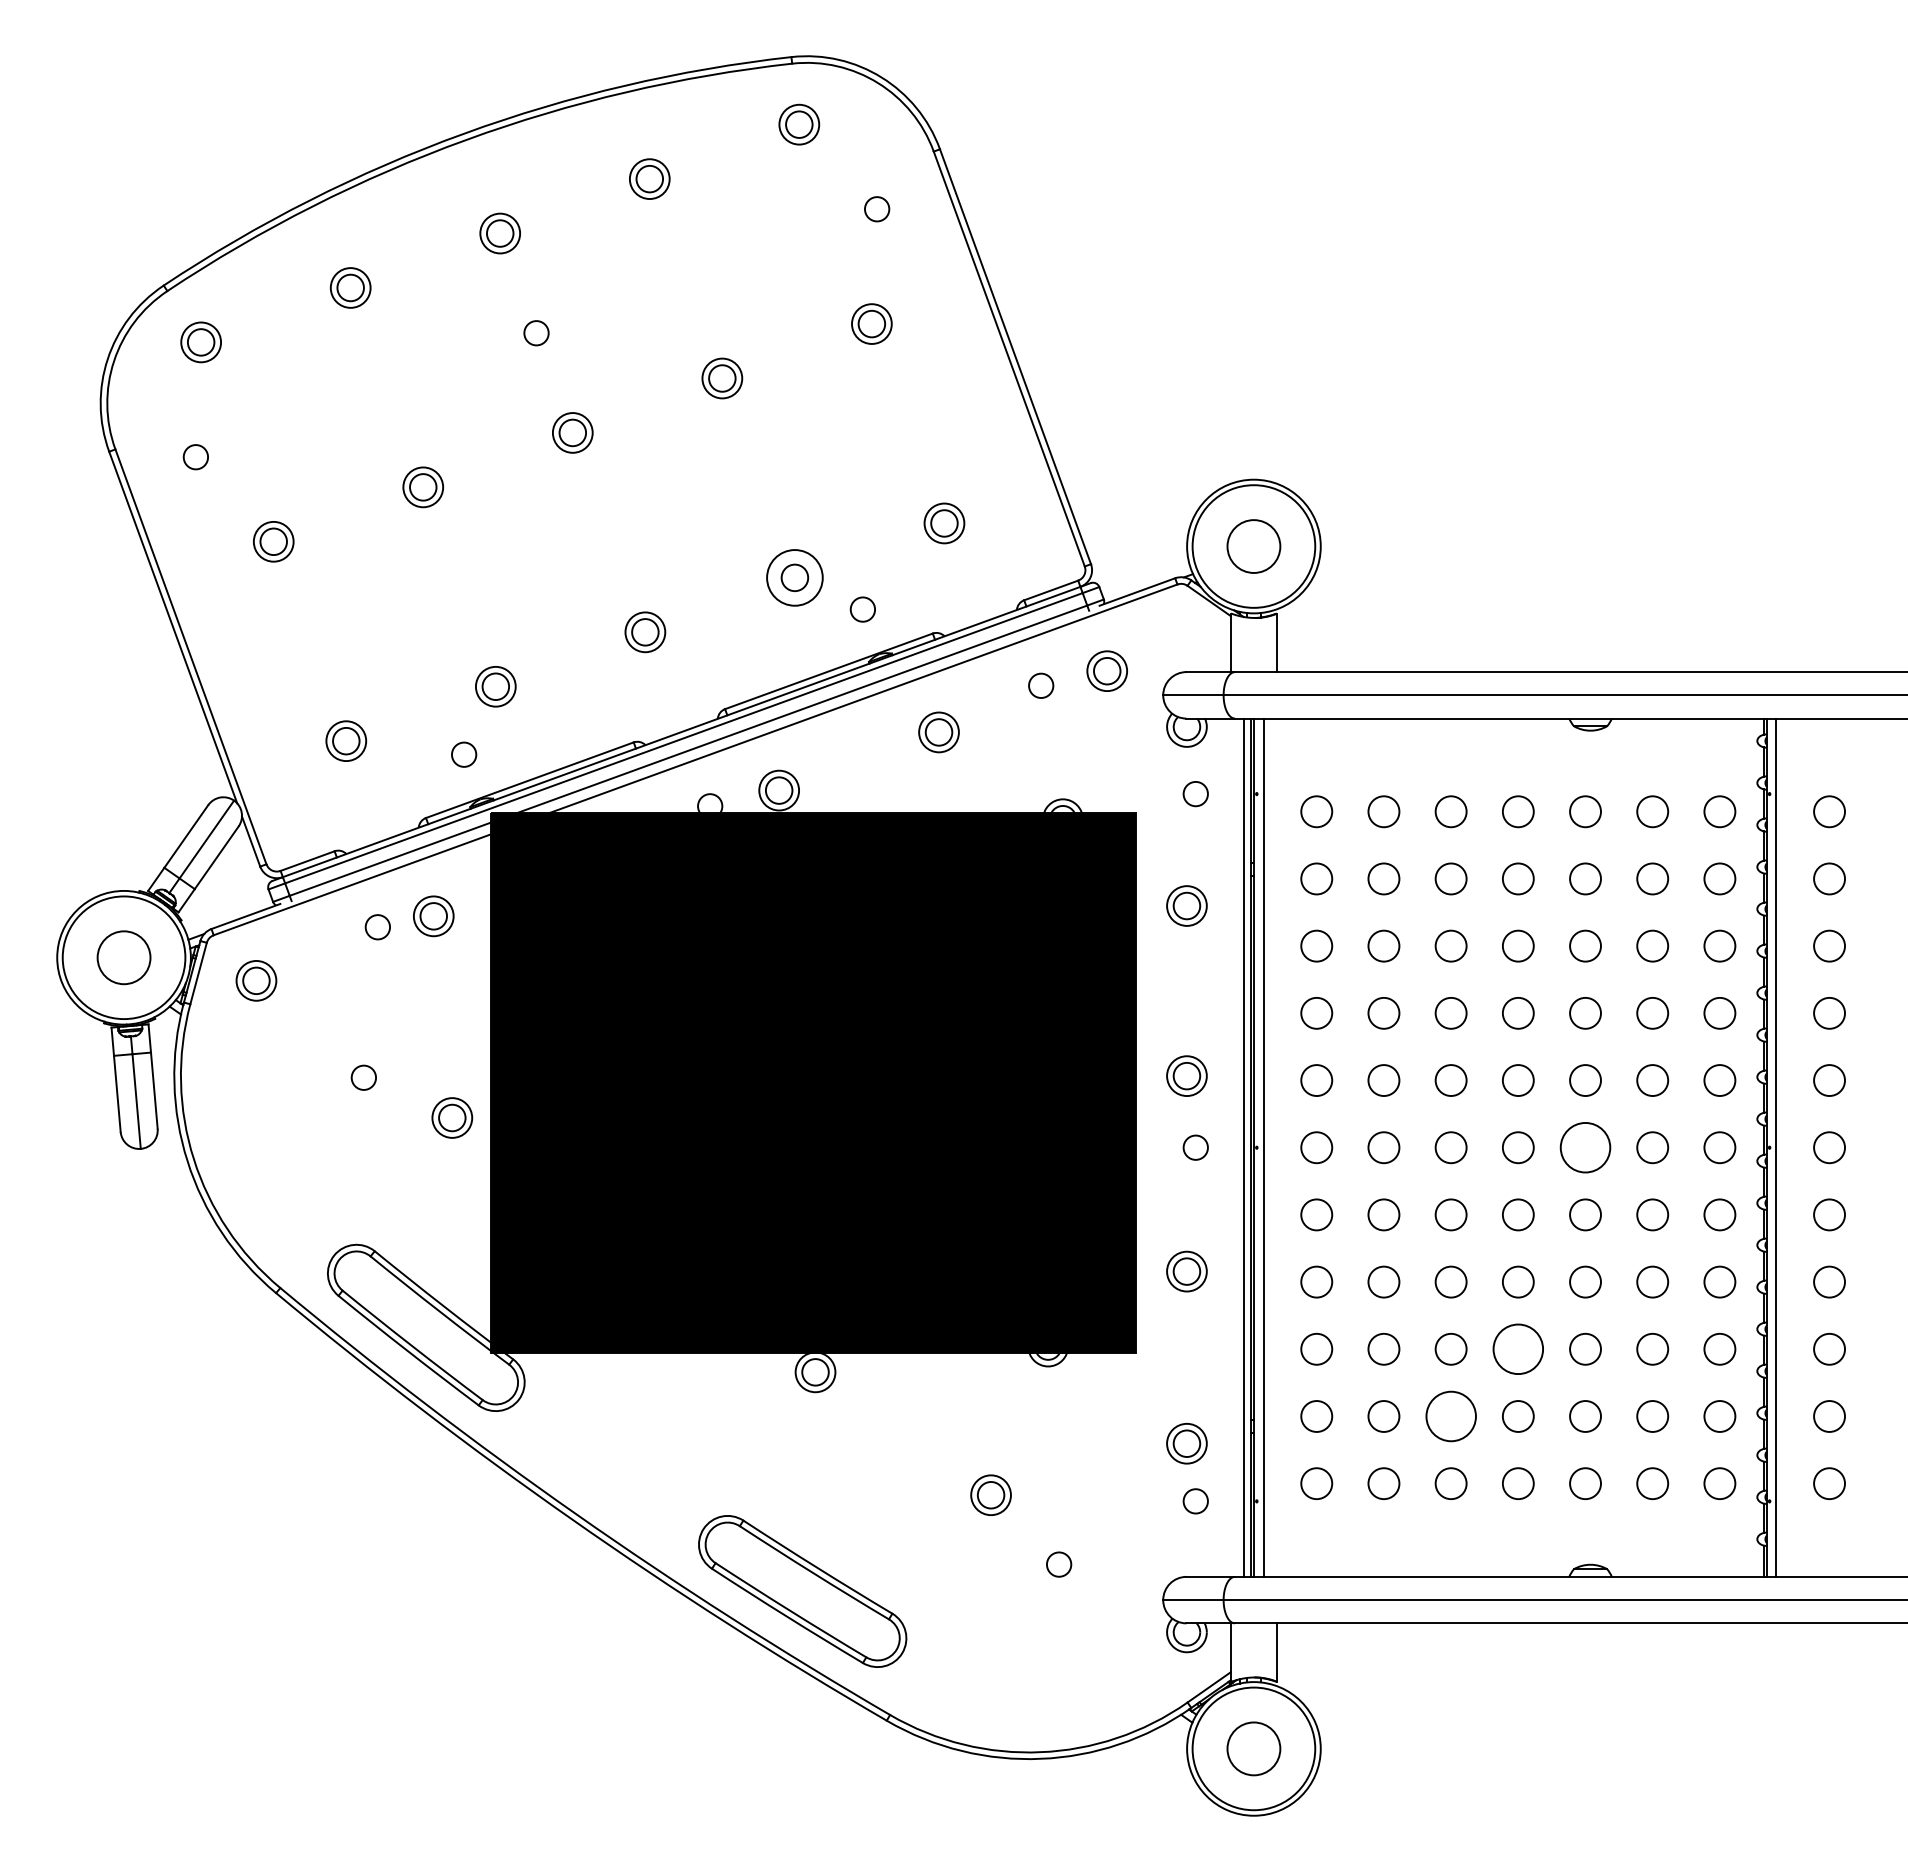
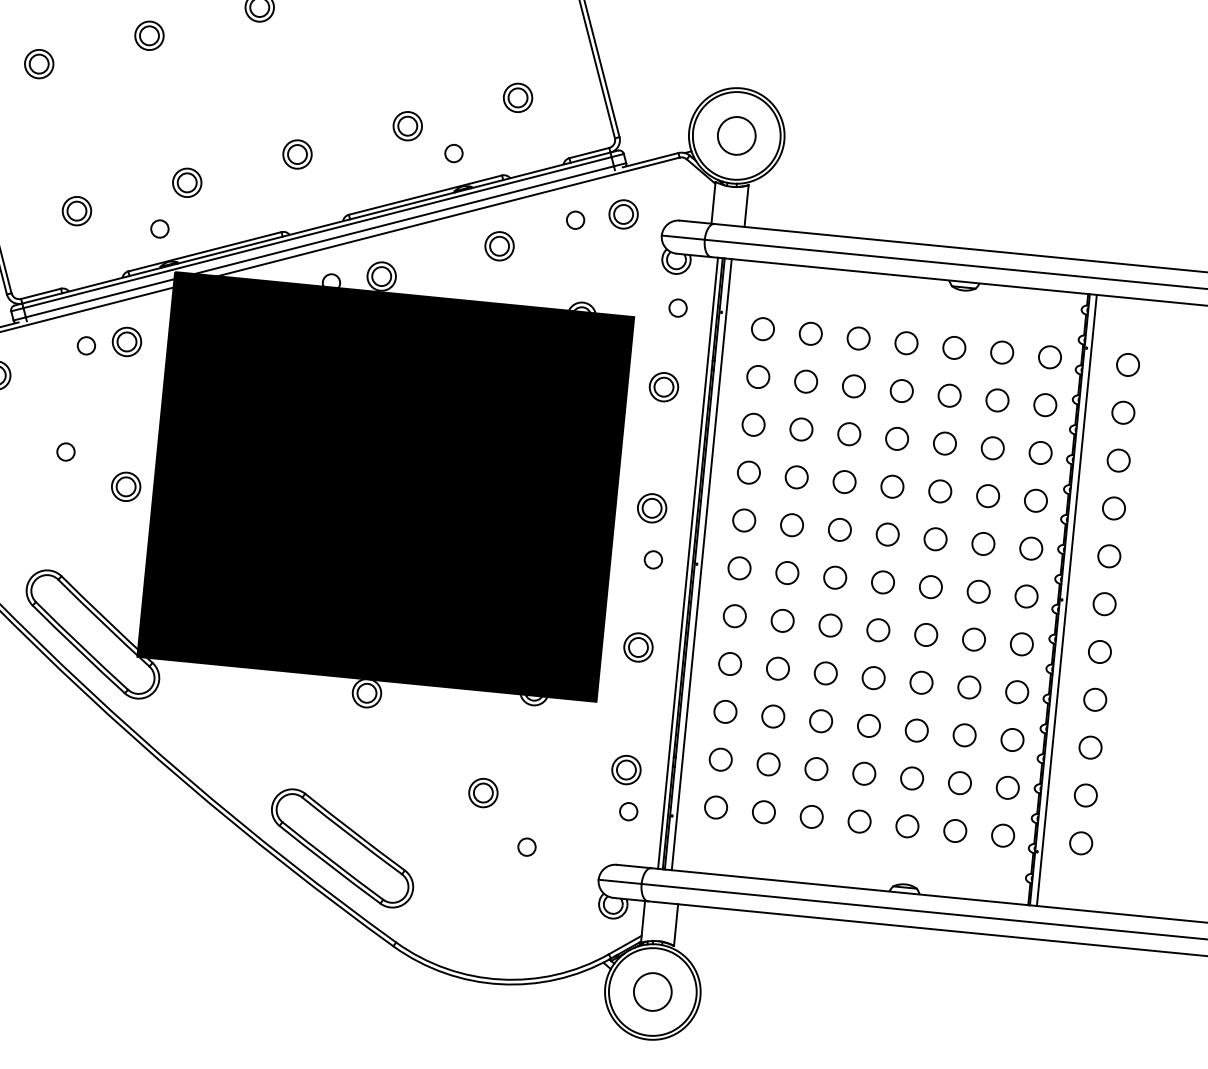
circle: (794, 577) -> (407, 125), size x0.71
circle: (1585, 1147) -> (930, 586), size x0.62
circle: (1517, 1348) -> (868, 725), size x0.62
circle: (1450, 1416) -> (816, 769), size x0.62

